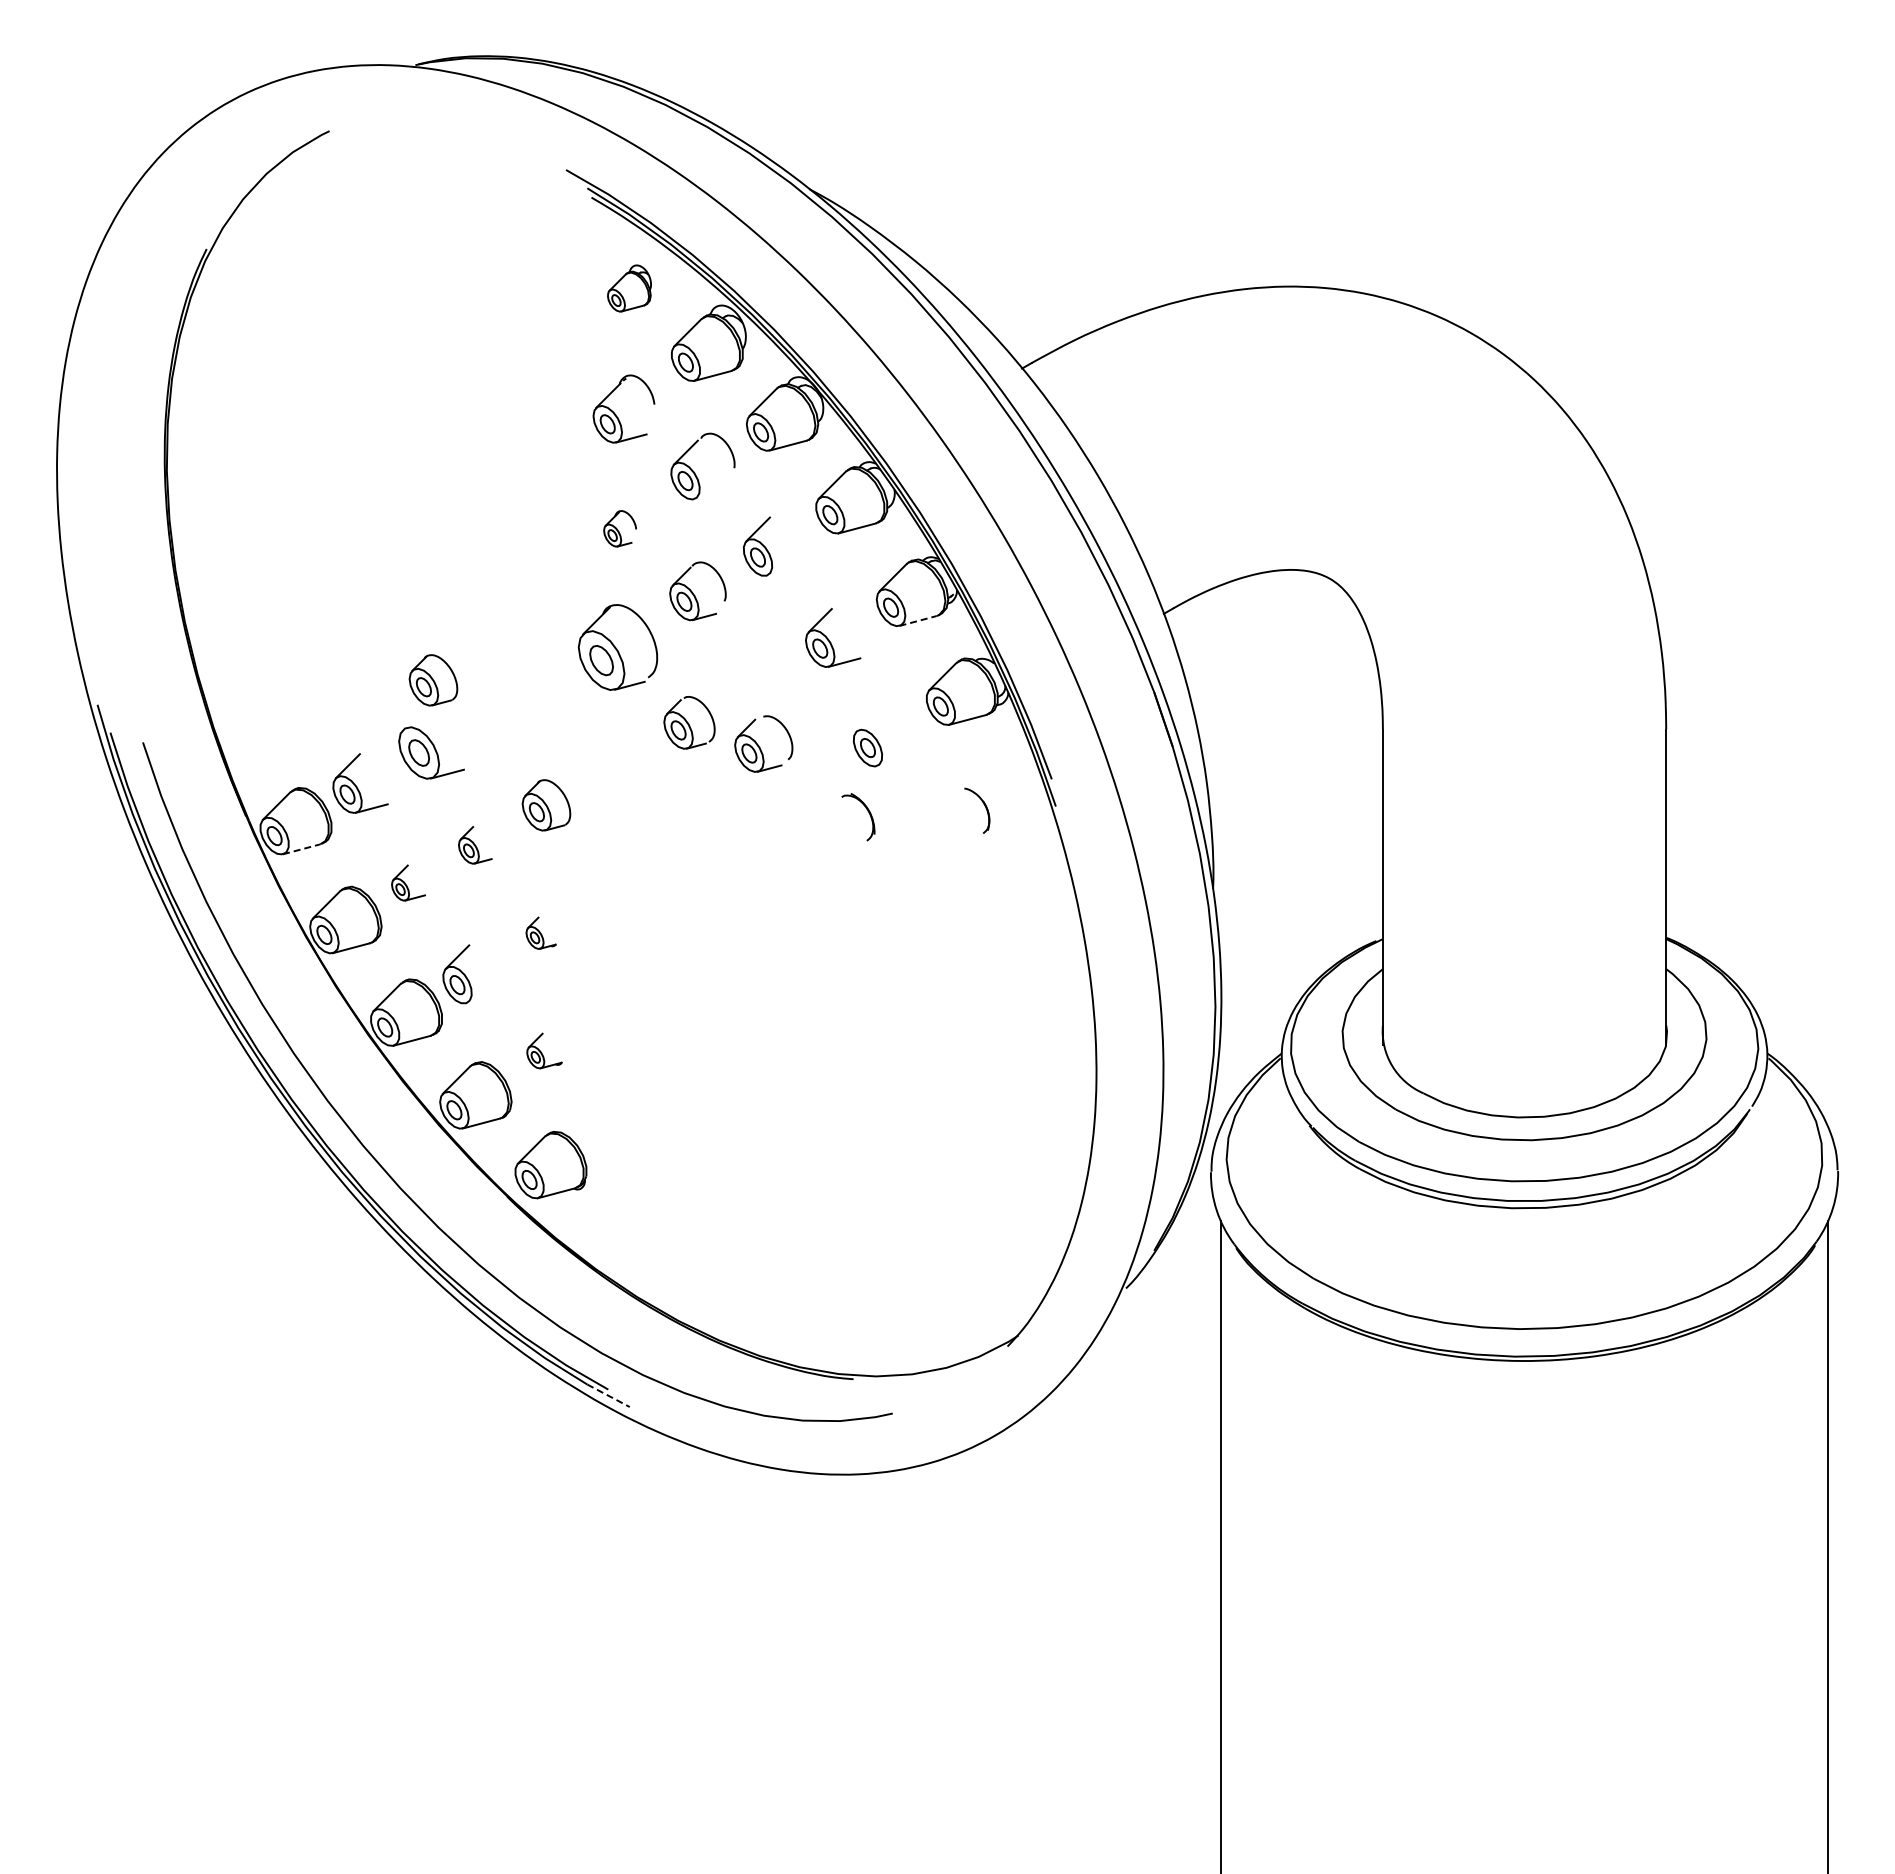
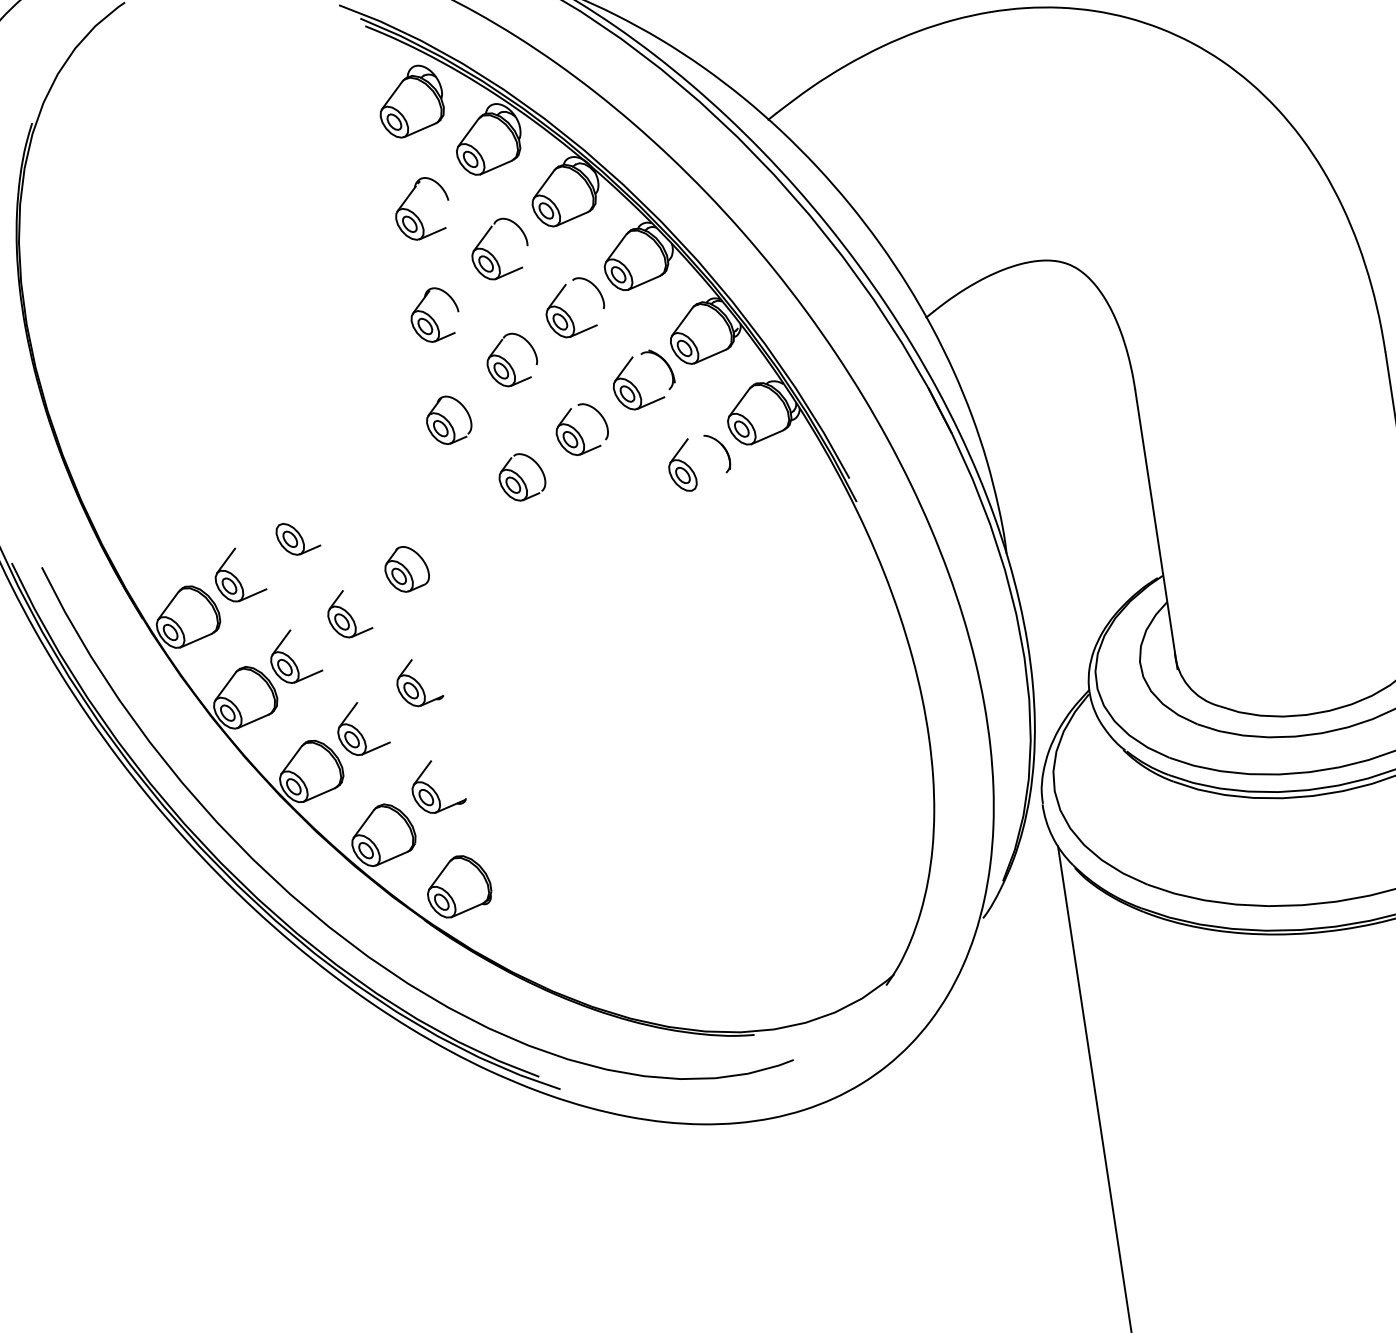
part: (629, 288) -> (410, 101), size x1.67
line: (708, 495) -> (508, 273), added
curve: (800, 523) -> (593, 286), added
part: (619, 528) -> (434, 314), size x1.67
line: (781, 571) -> (583, 331), added
line: (918, 620) -> (710, 356), dashed -> solid
part: (617, 647) -> (448, 420), size x0.62
part: (433, 680) -> (290, 473), removed
line: (867, 719) -> (678, 450), added
part: (763, 743) -> (581, 428), moved
part: (431, 752) -> (298, 537), size x0.71
part: (984, 806) -> (723, 448), moved
part: (868, 813) -> (666, 365), moved
part: (475, 845) -> (349, 613), size x1.43
line: (302, 849) -> (197, 640), dashed -> solid
part: (408, 882) -> (295, 655), size x1.67
part: (540, 933) -> (418, 683), size x1.67
line: (481, 998) -> (375, 748), added
part: (544, 1050) -> (437, 785), size x1.67
line: (608, 1396) -> (540, 1082), dashed -> solid

